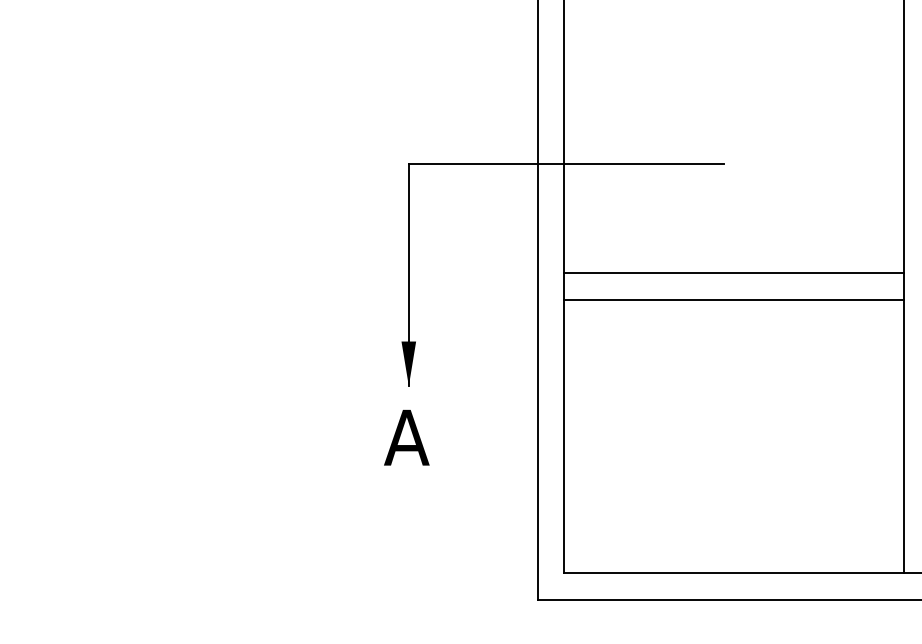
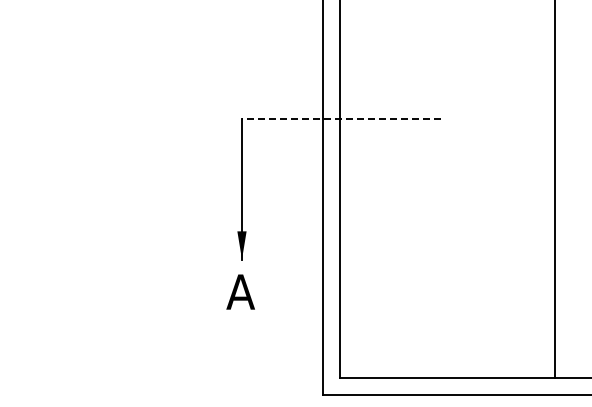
line: (564, 164) -> (340, 119), solid -> dashed
line: (734, 273) -> (447, 188), removed
line: (734, 298) -> (447, 204), removed

